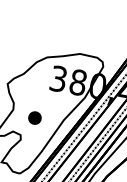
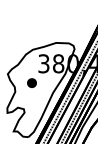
part: (34, 117) -> (31, 82), moved

